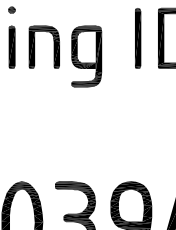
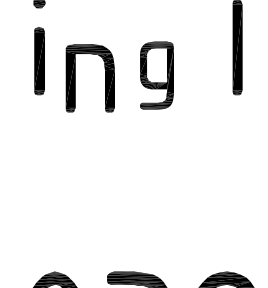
part: (35, 46) -> (76, 77), moved
part: (86, 56) -> (156, 75), size x0.7

